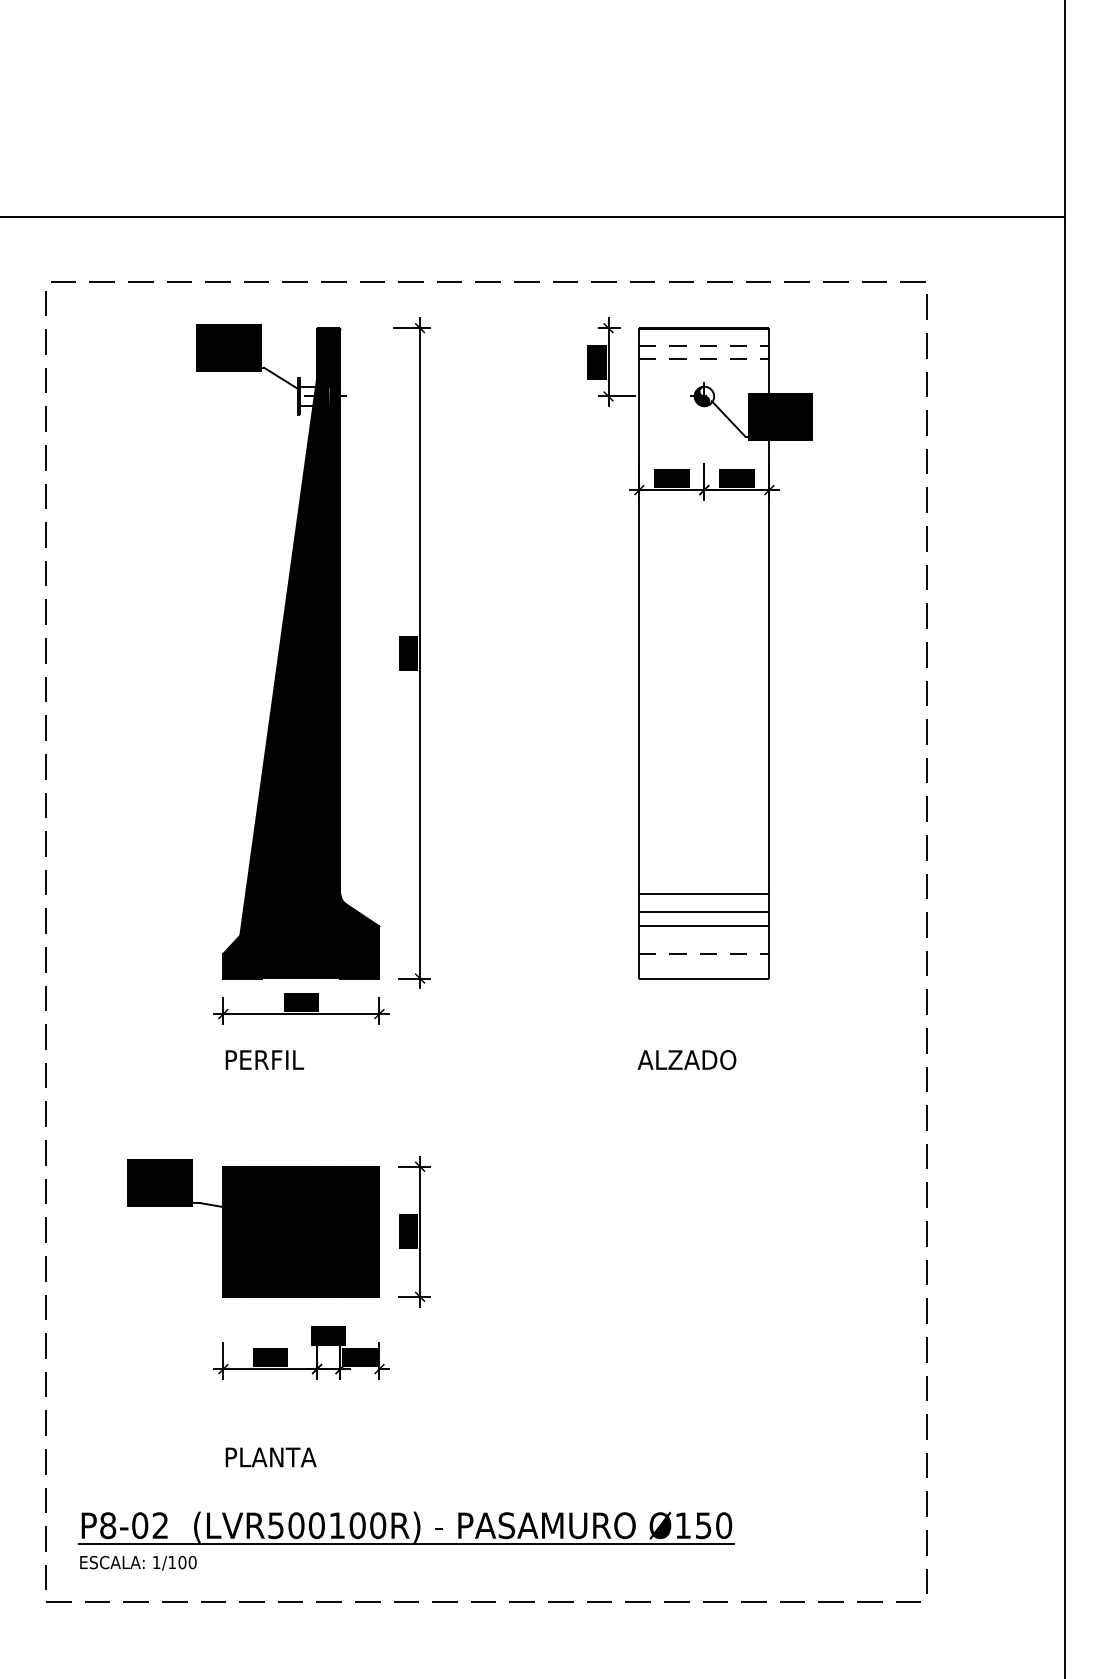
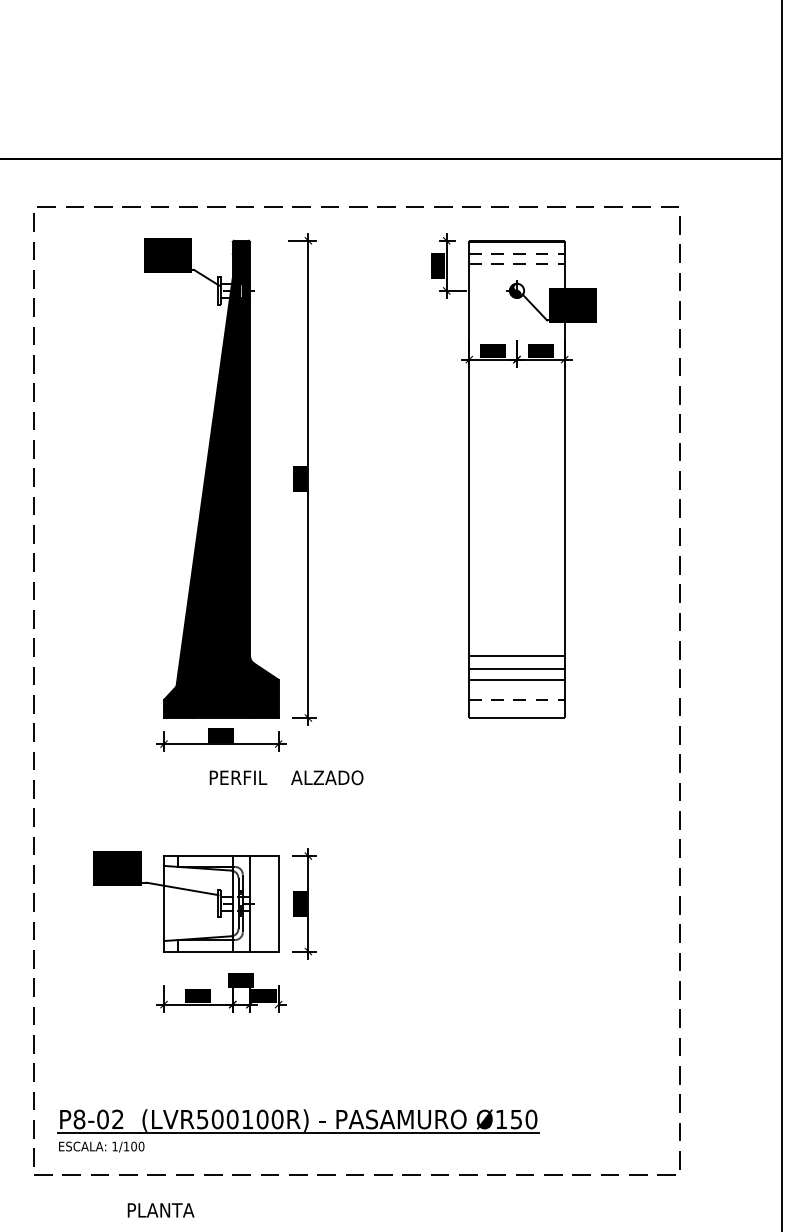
text: (264, 1059) -> (238, 777), moved
text: (687, 1059) -> (327, 777), moved
fill: (301, 1231) -> (221, 903), removed
text: (270, 1457) -> (160, 1210), moved

